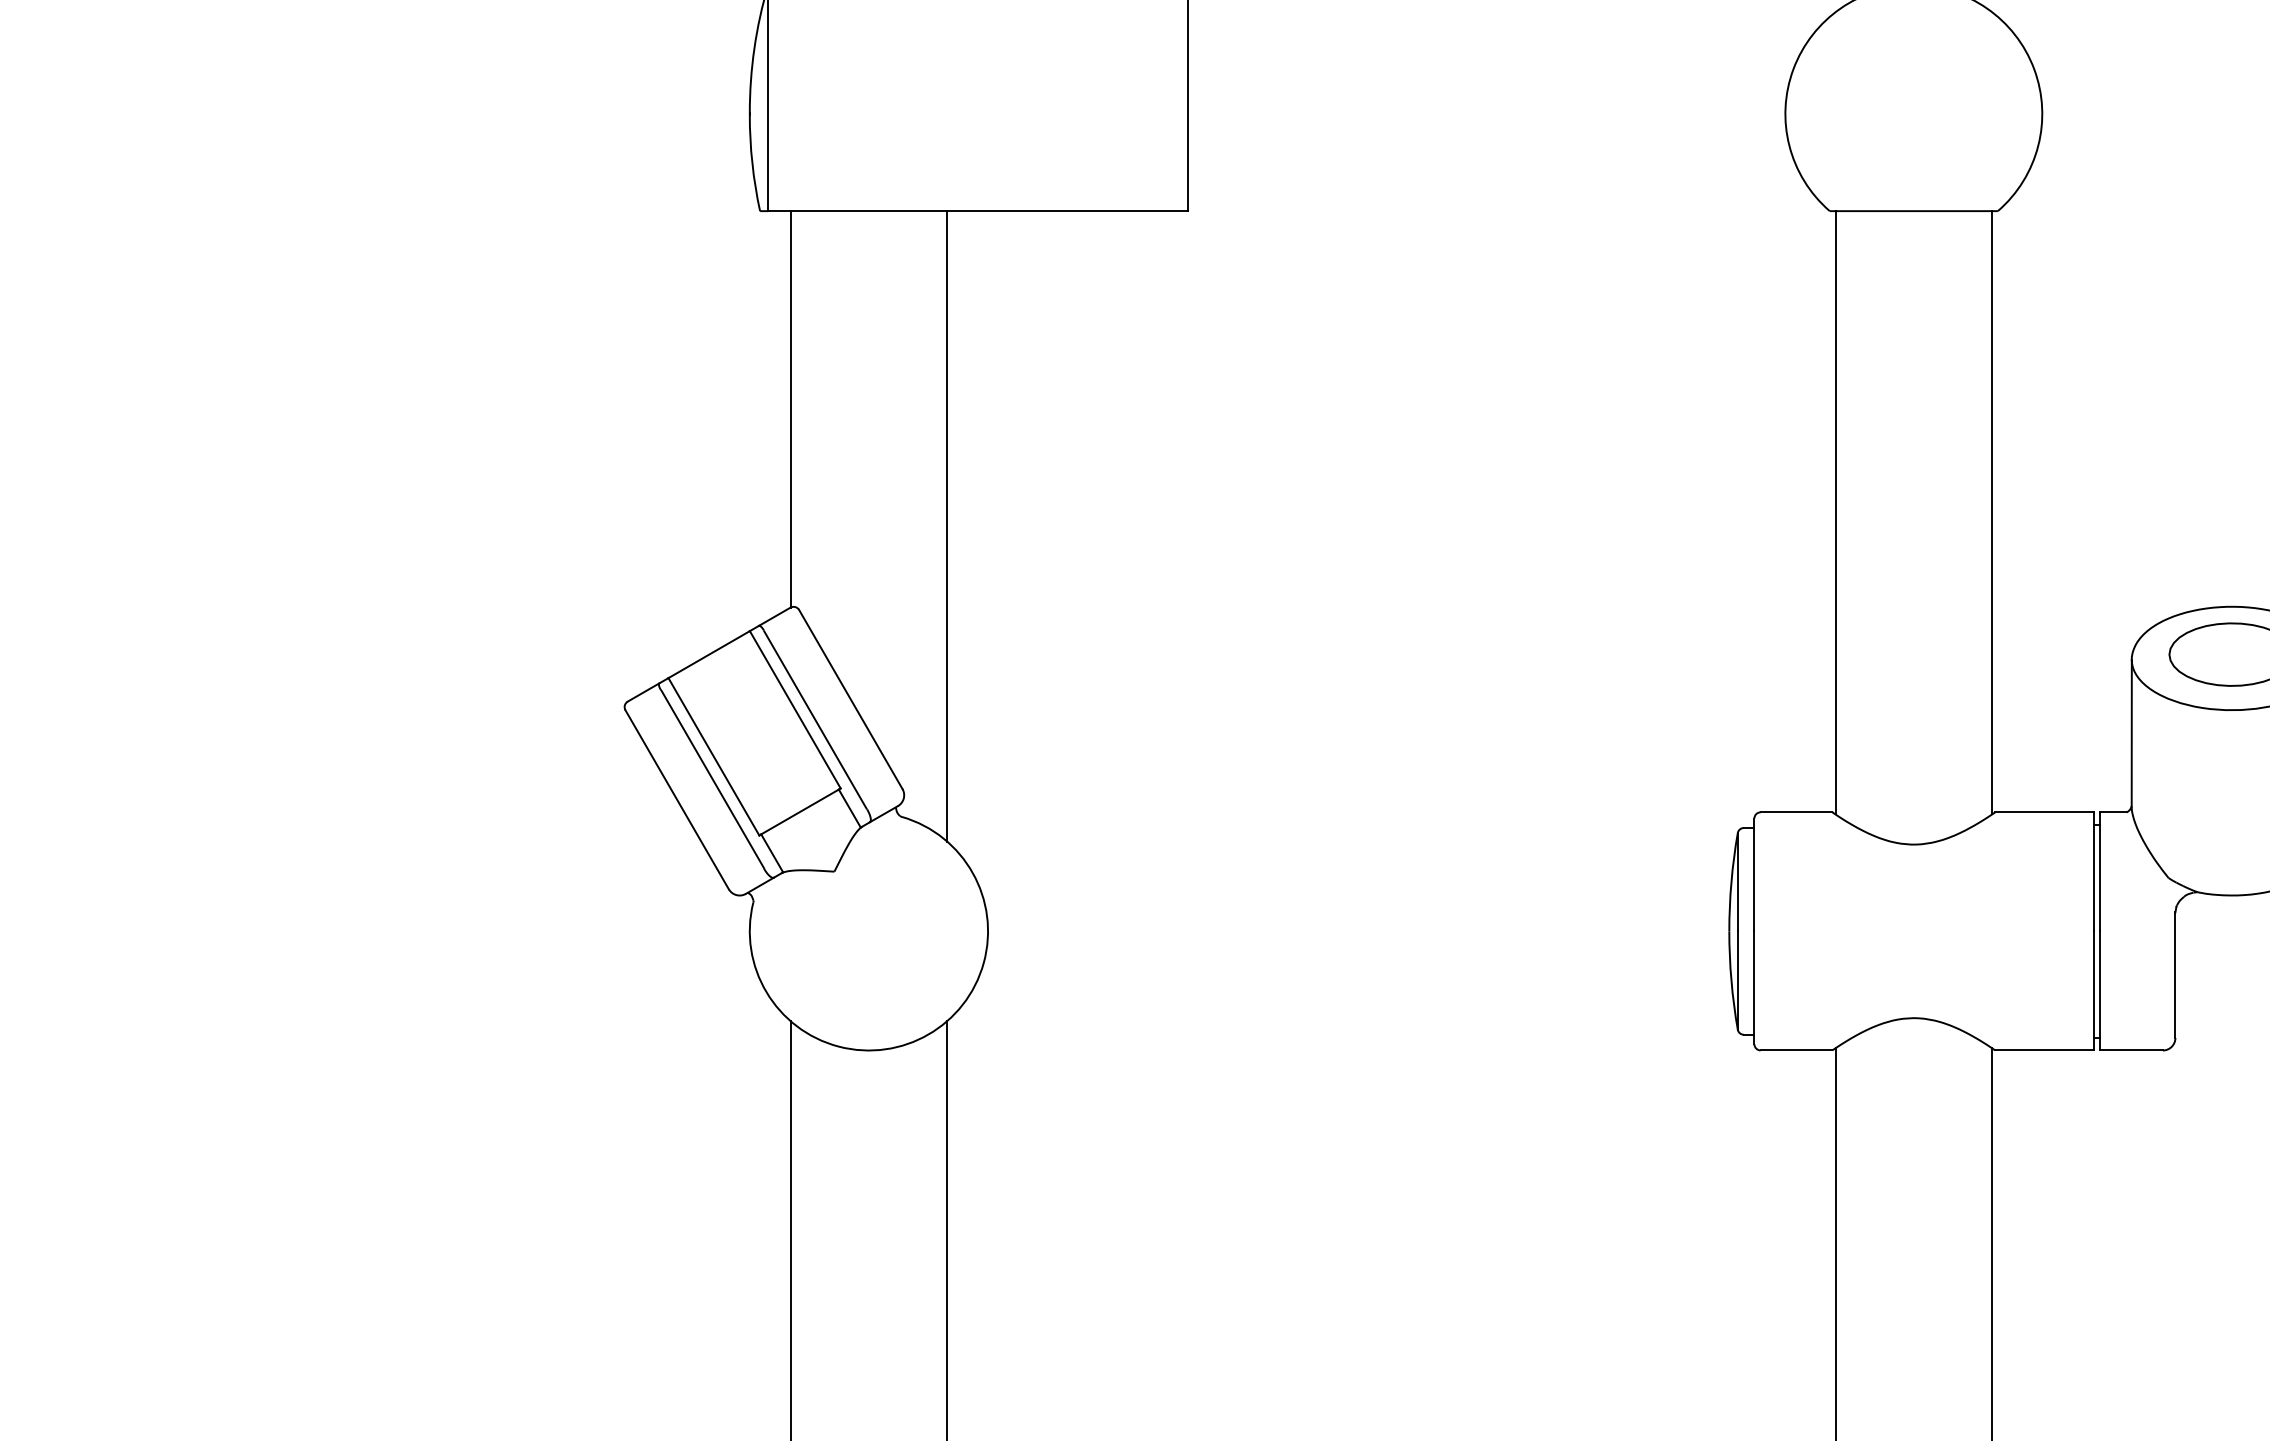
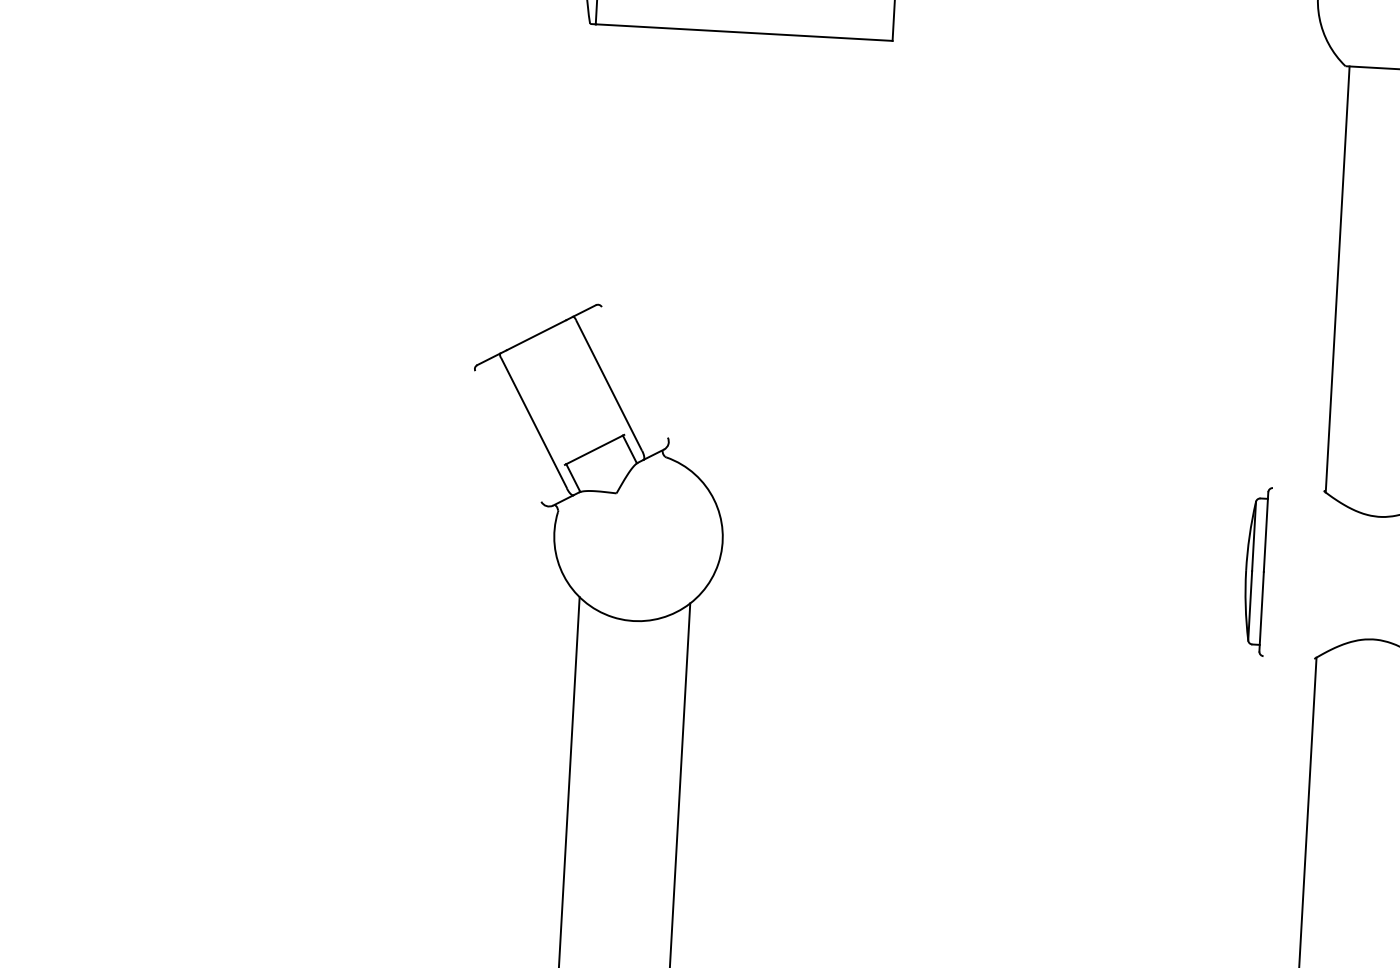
line: (790, 409) -> (603, 165), removed
line: (947, 526) -> (710, 254), removed
line: (850, 699) -> (634, 372), removed
line: (794, 709) -> (594, 377), removed
line: (713, 756) -> (535, 407), removed
line: (676, 799) -> (507, 436), removed
line: (1796, 812) -> (1298, 489), removed
line: (1796, 1050) -> (1288, 657), removed

